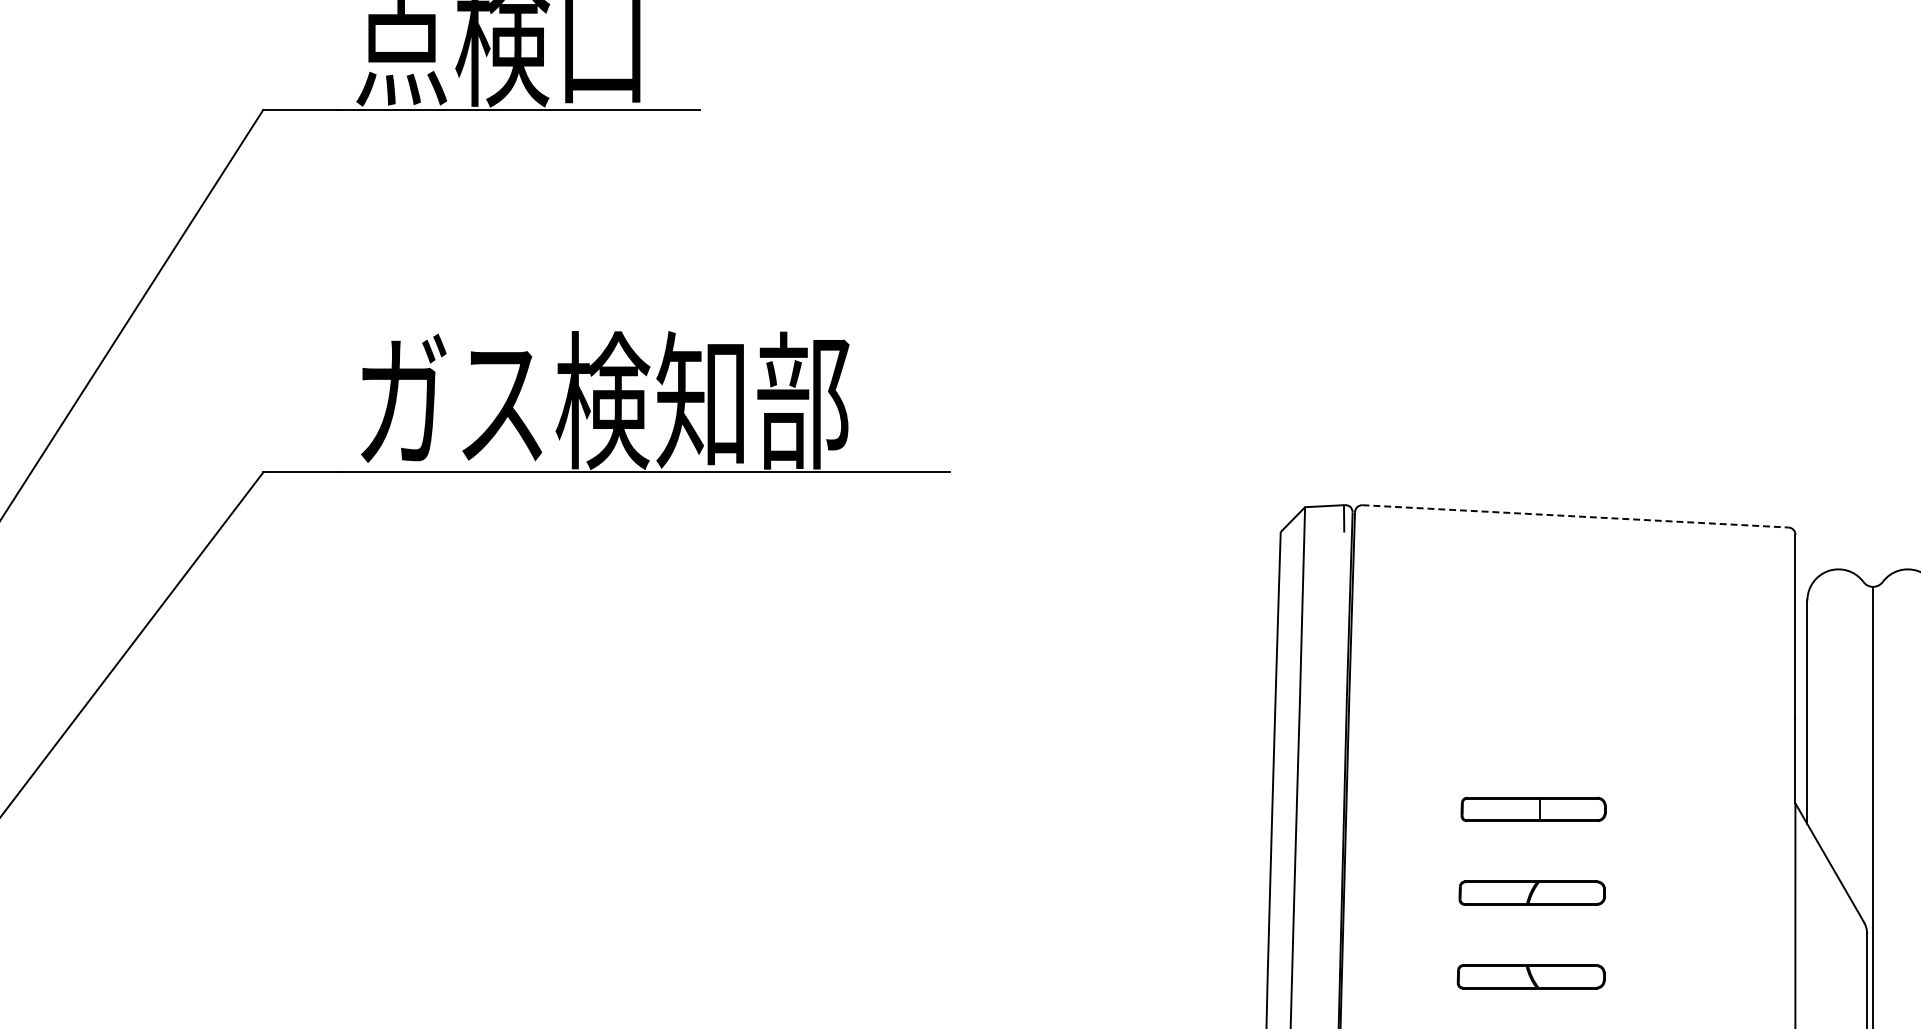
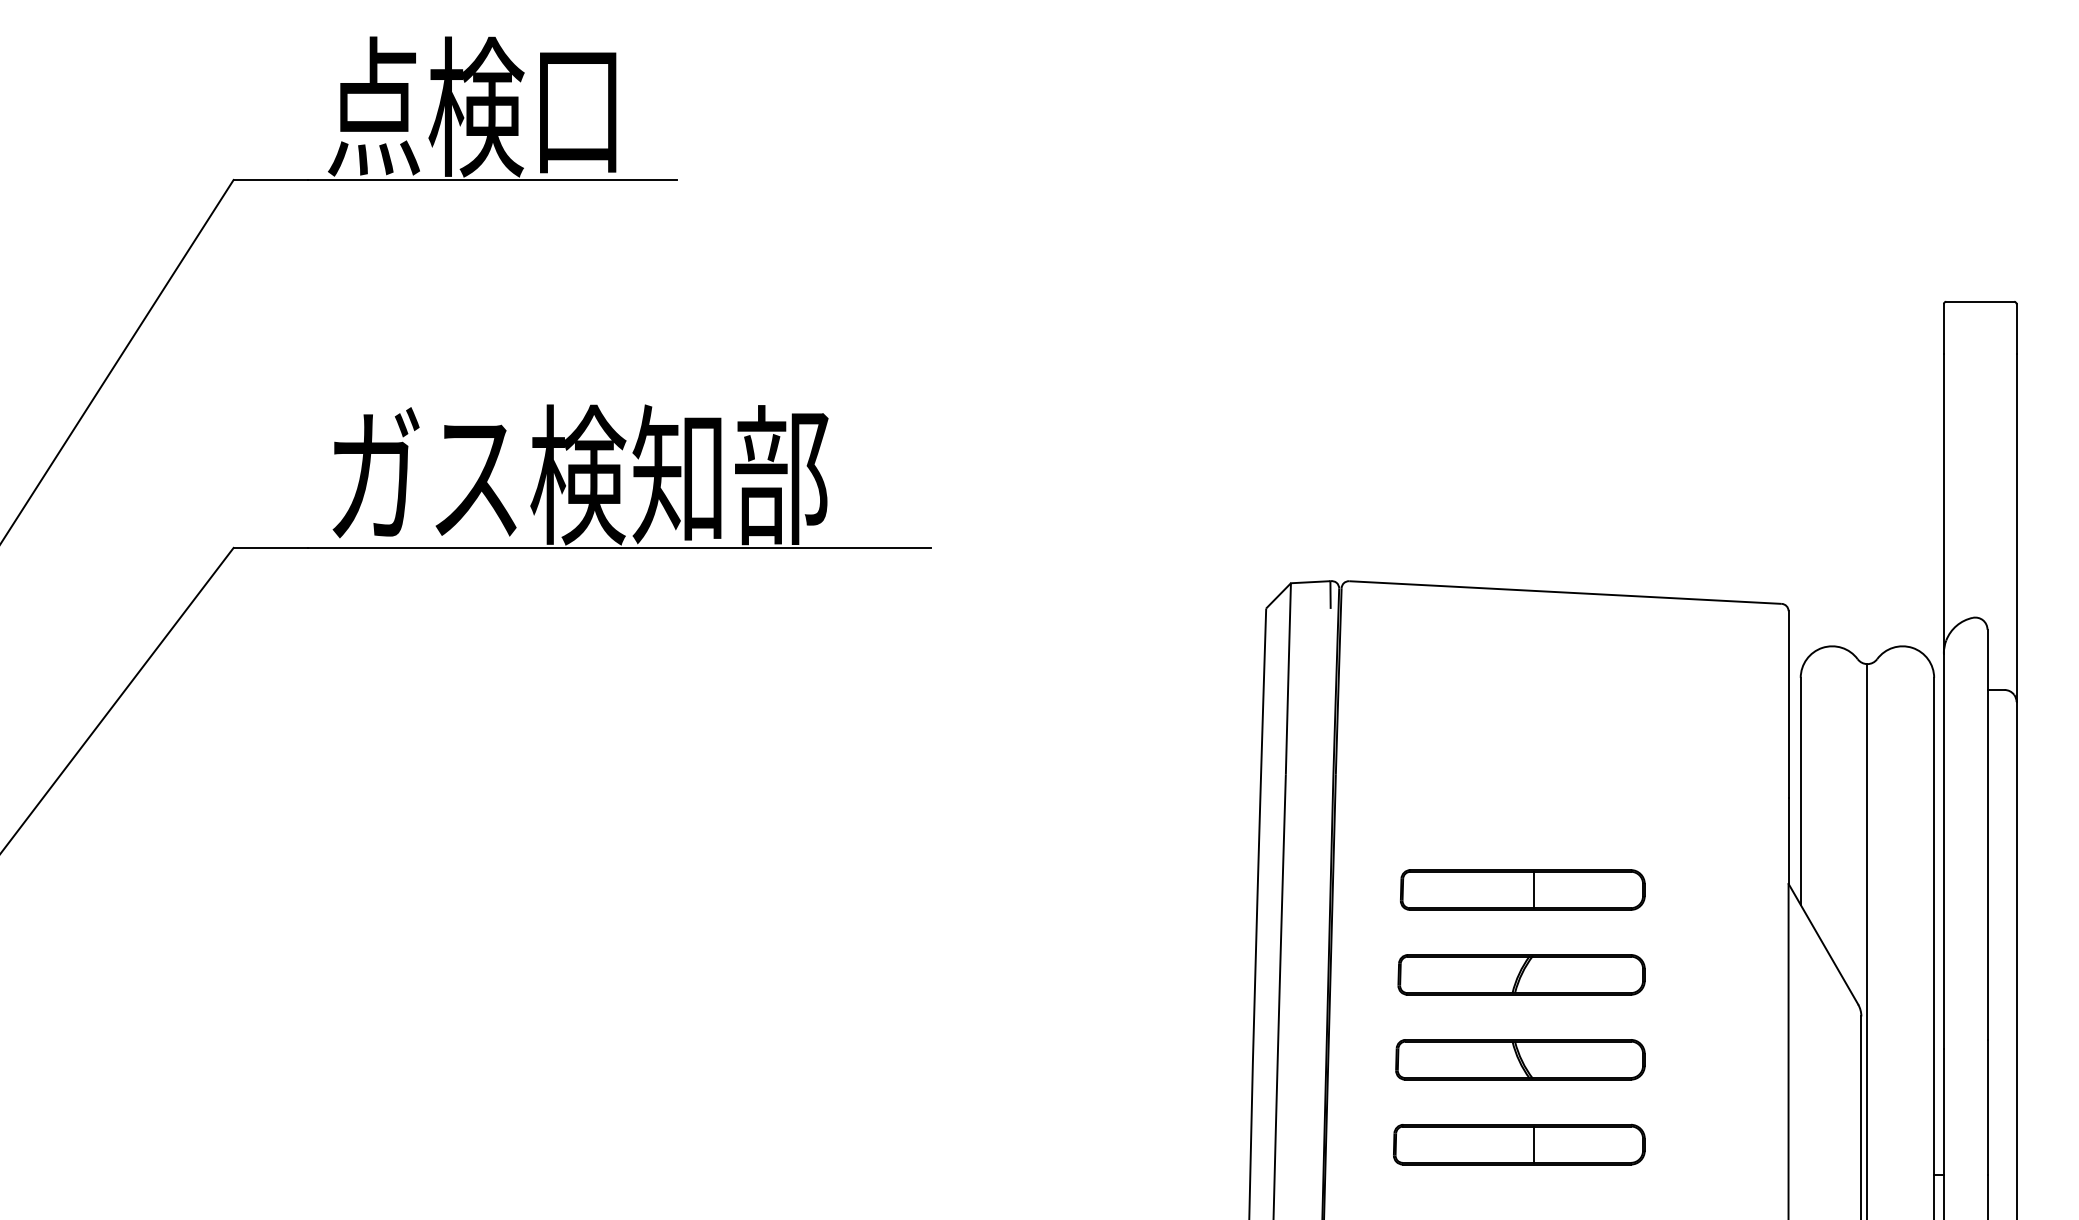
line: (1575, 516) -> (1565, 592), dashed -> solid
part: (1533, 808) -> (1522, 889), size x1.67
part: (1532, 892) -> (1521, 974), size x1.67
part: (1531, 976) -> (1520, 1059), size x1.67

